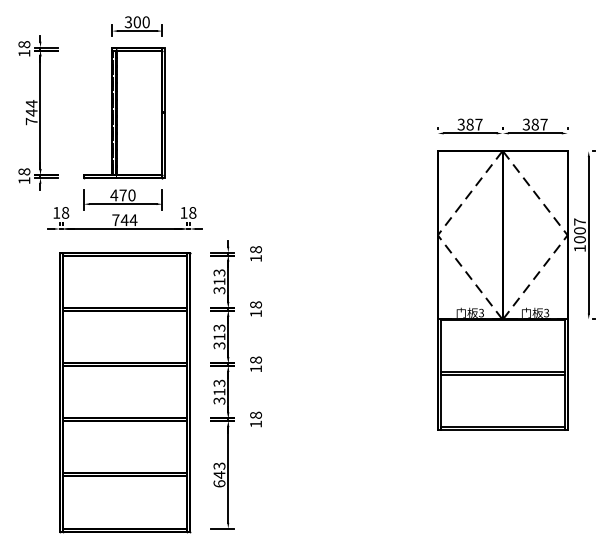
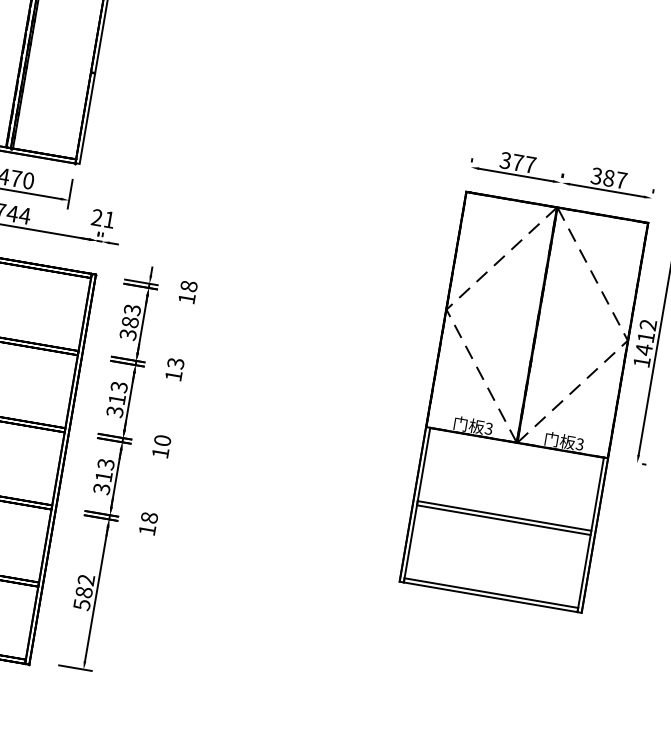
text: (469, 124) -> (517, 162), 387 -> 377
text: (188, 212) -> (103, 218), 18 -> 21
text: (579, 230) -> (645, 336), 1007 -> 1412
text: (219, 281) -> (130, 322), 313 -> 383
text: (255, 304) -> (175, 362), 18 -> 13
text: (255, 359) -> (162, 439), 18 -> 10
text: (219, 474) -> (84, 591), 643 -> 582

